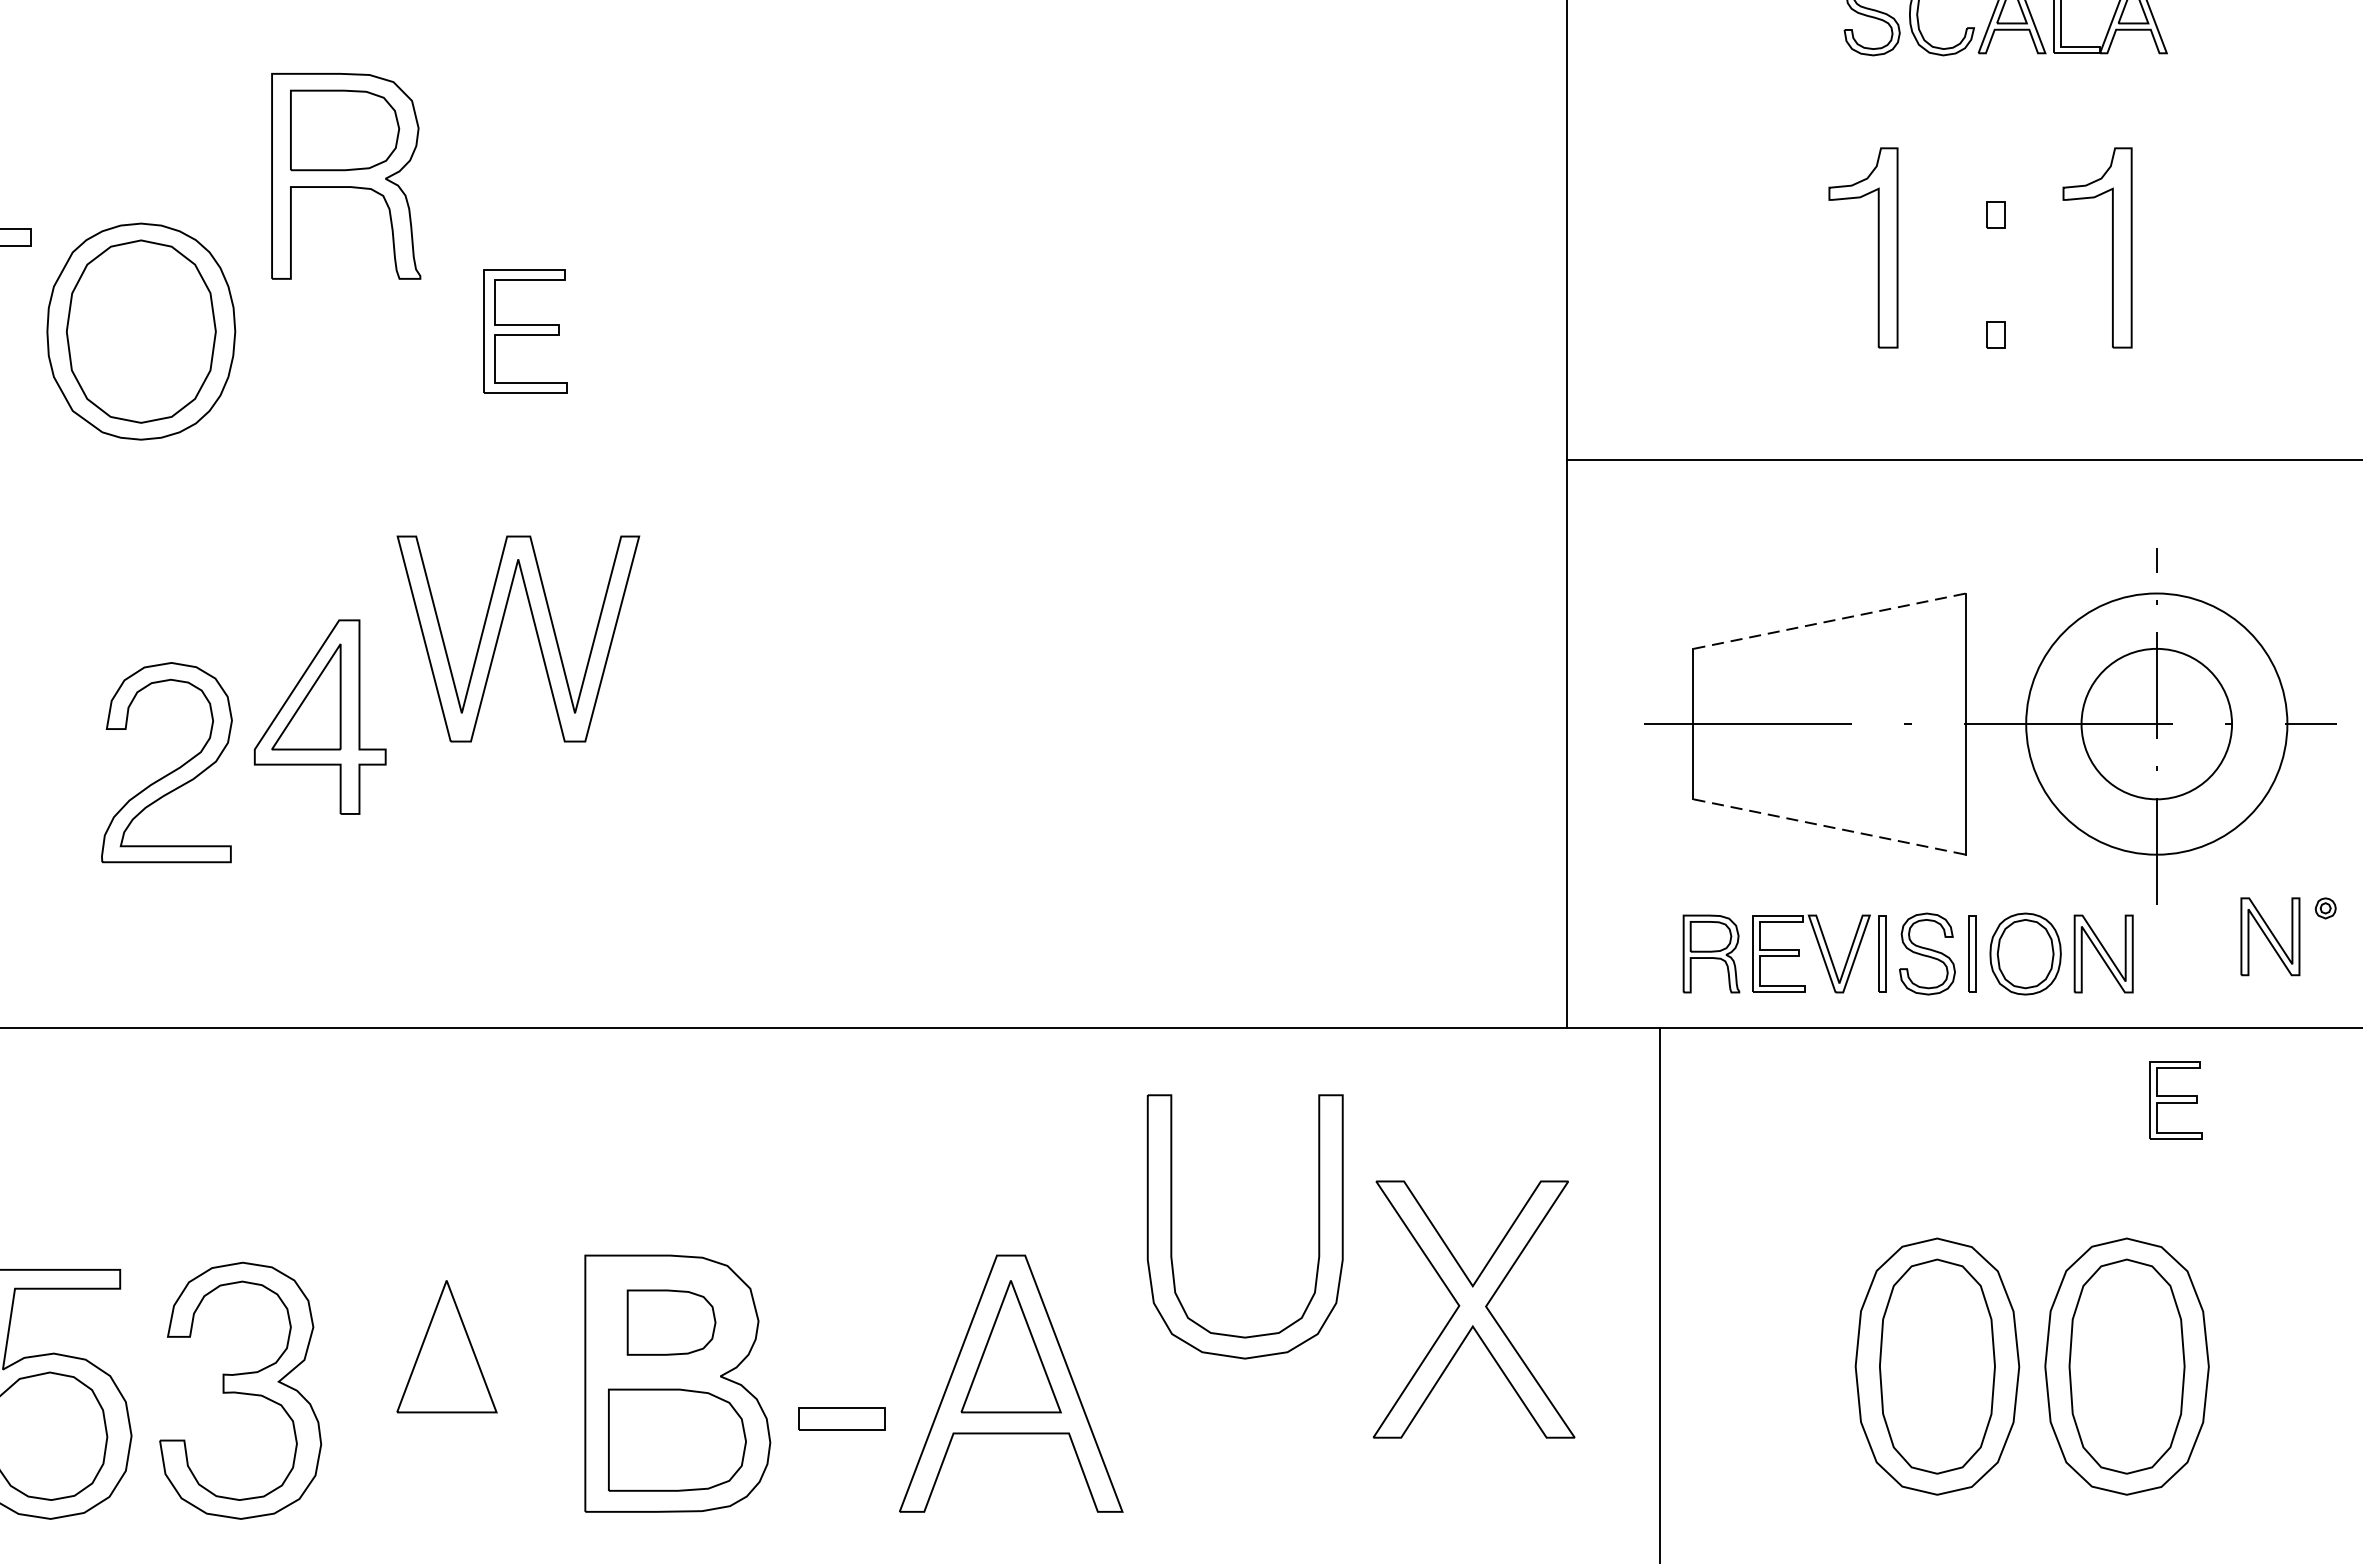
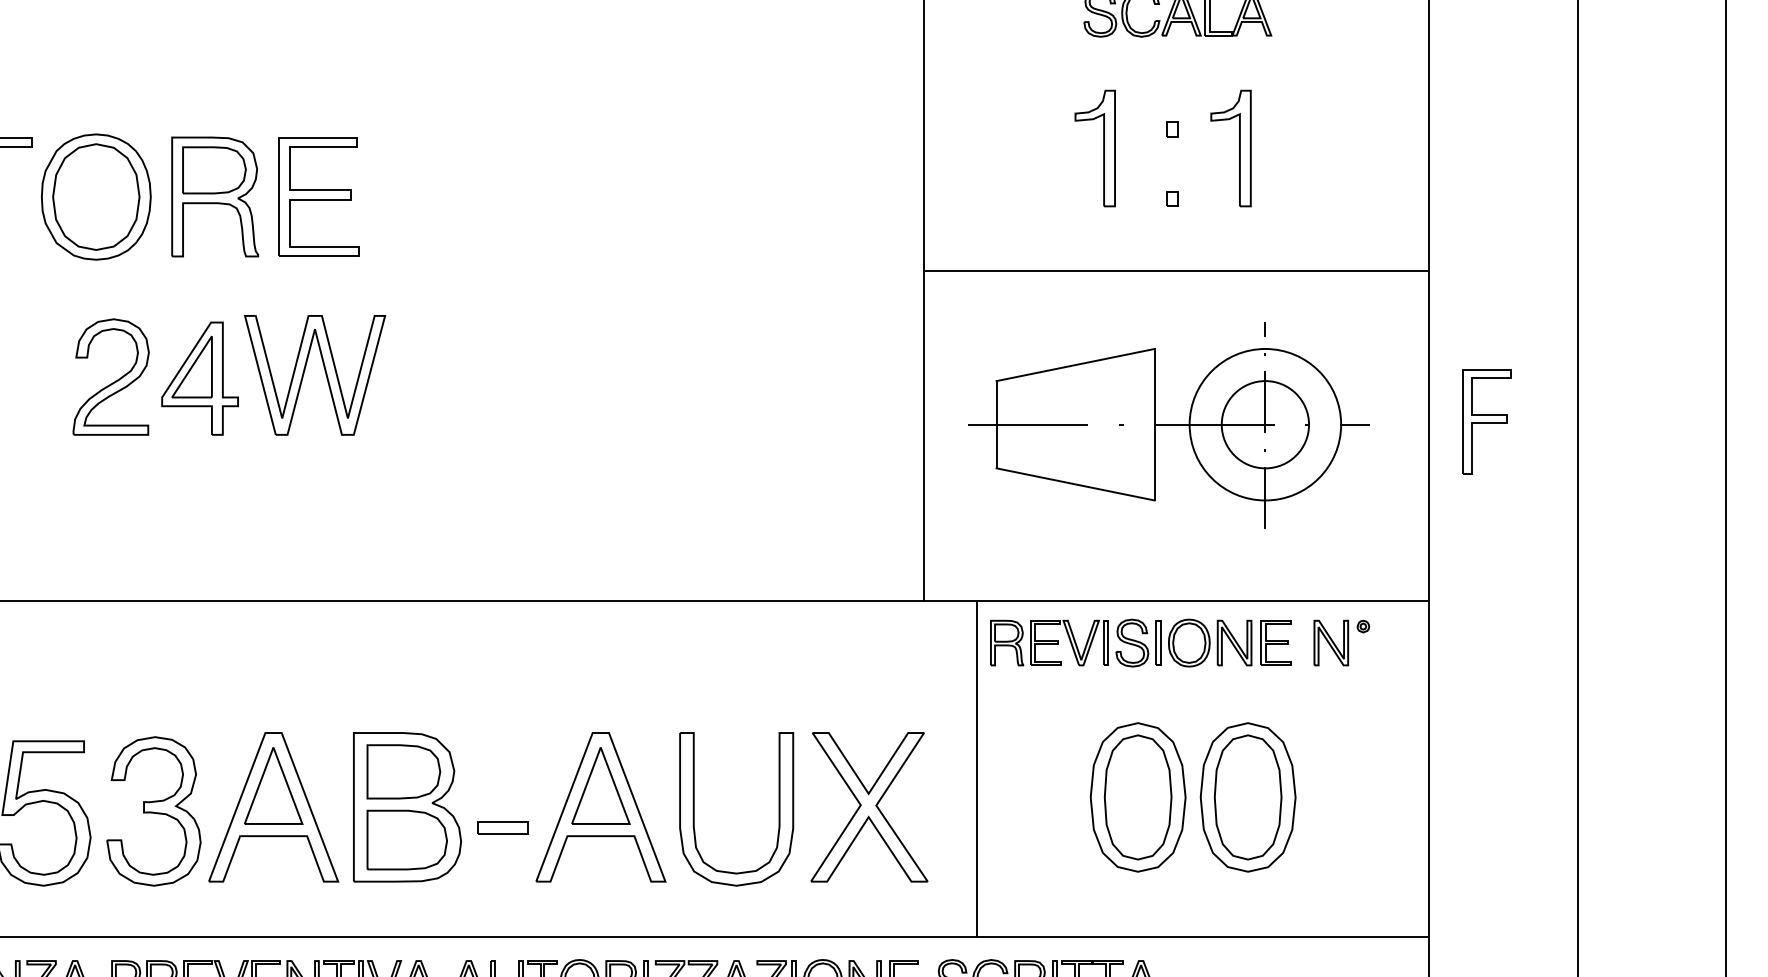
part: (346, 175) -> (215, 196), moved
part: (524, 330) -> (318, 196), size x1.67
line: (1829, 621) -> (1075, 365), dashed -> solid
part: (319, 716) -> (199, 378), moved
part: (169, 771) -> (112, 382), moved
line: (1829, 827) -> (1075, 484), dashed -> solid
part: (2287, 935) -> (1341, 642), moved
part: (1908, 953) -> (1121, 642), moved
part: (1172, 1227) -> (694, 809), moved
part: (1474, 1309) -> (869, 807), moved
part: (670, 1321) -> (403, 771), size x1.43
part: (446, 1384) -> (273, 807), added

